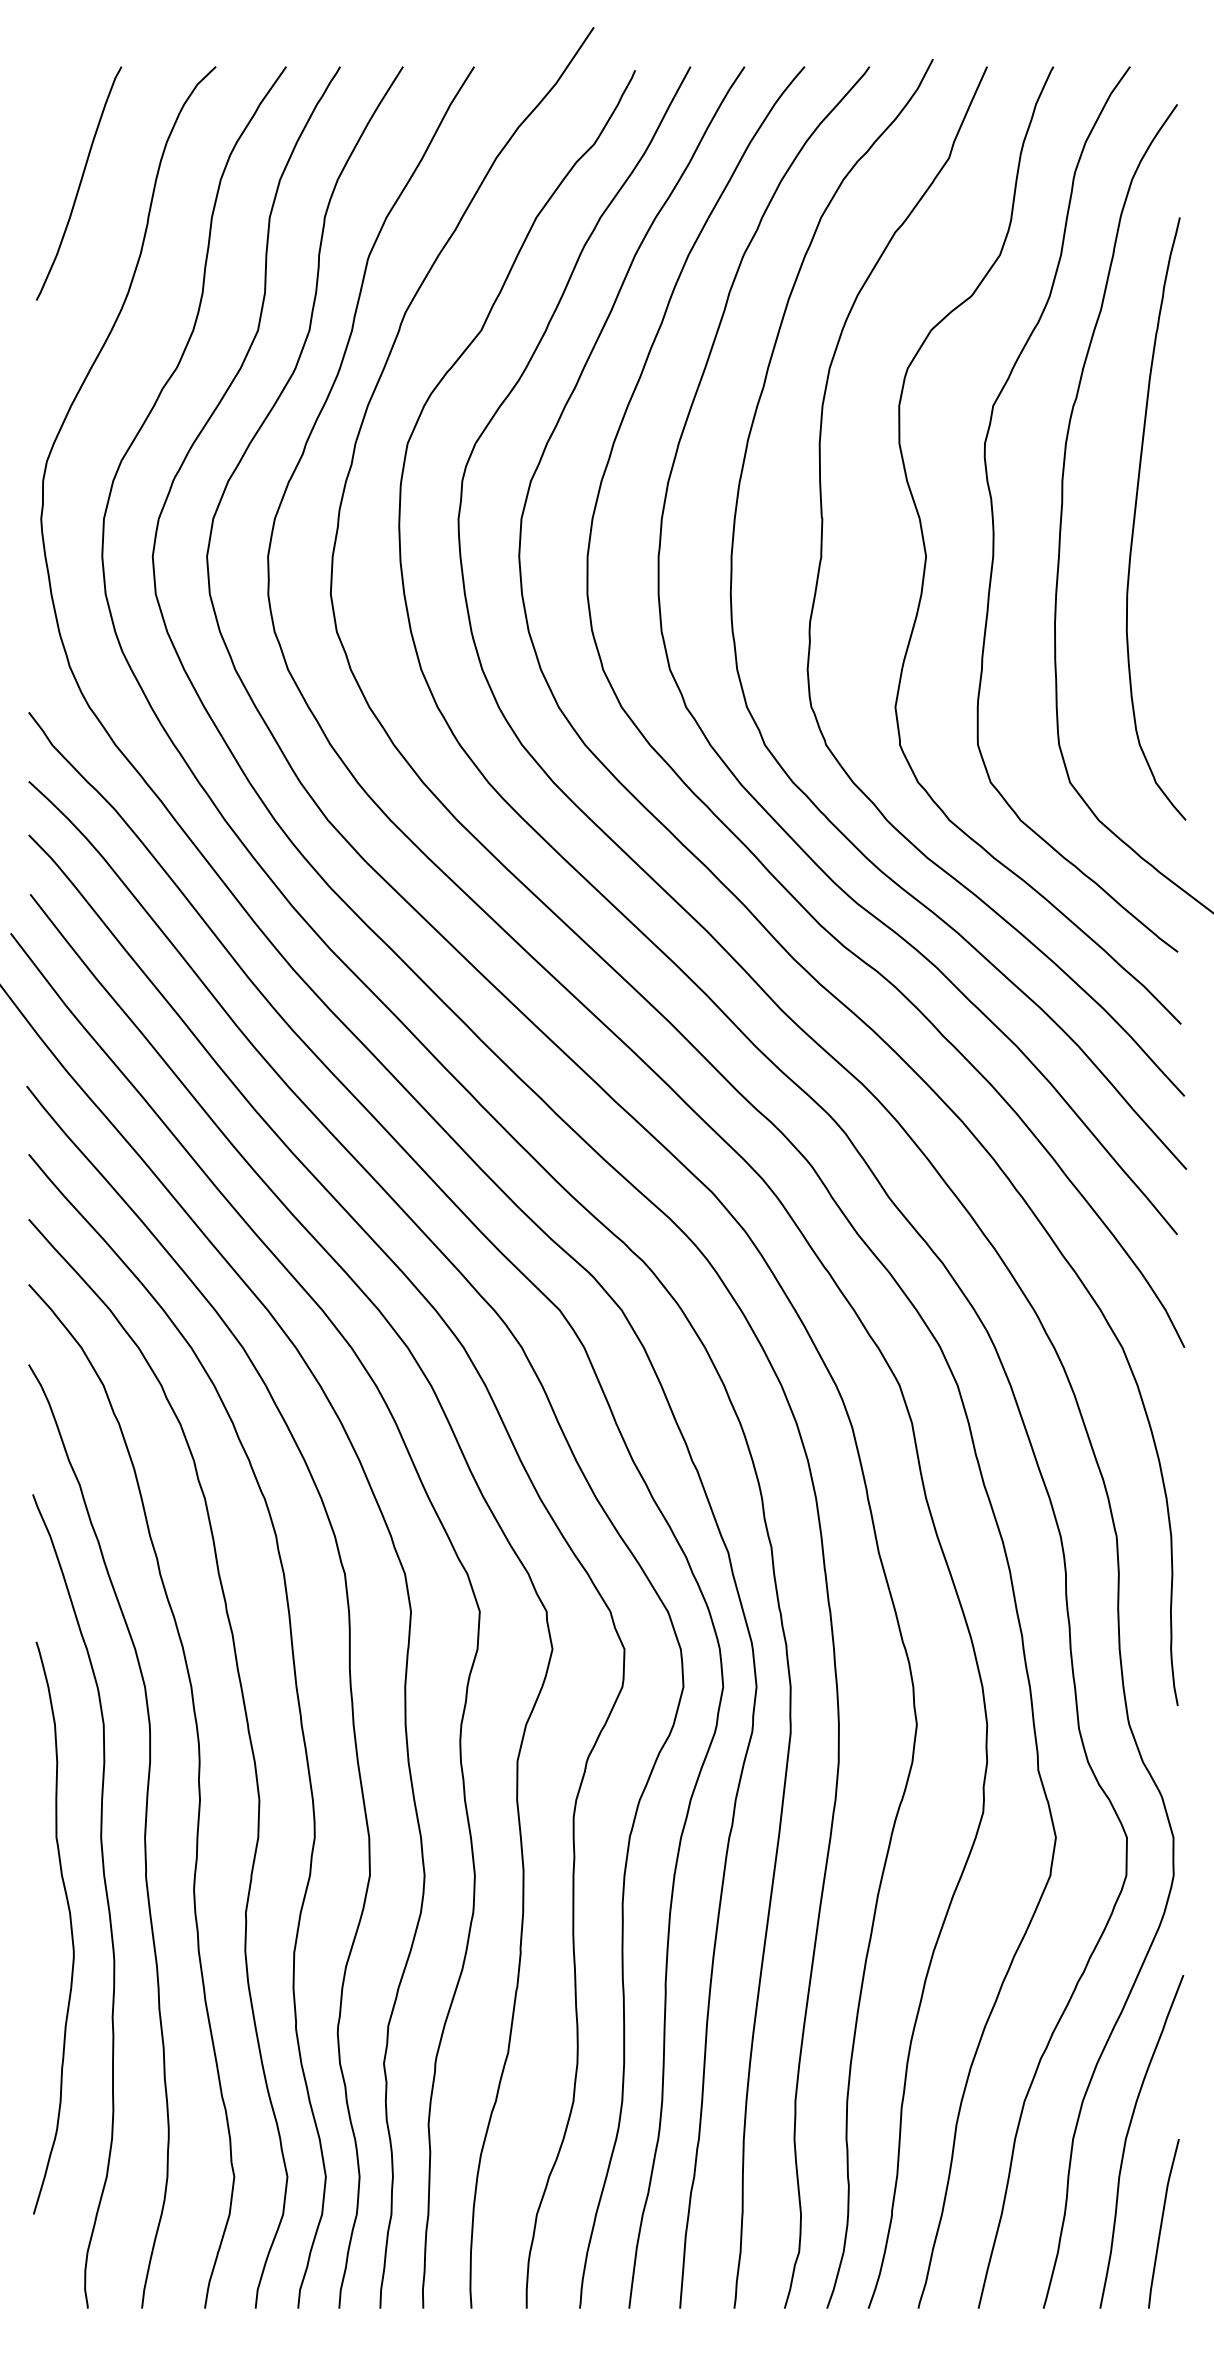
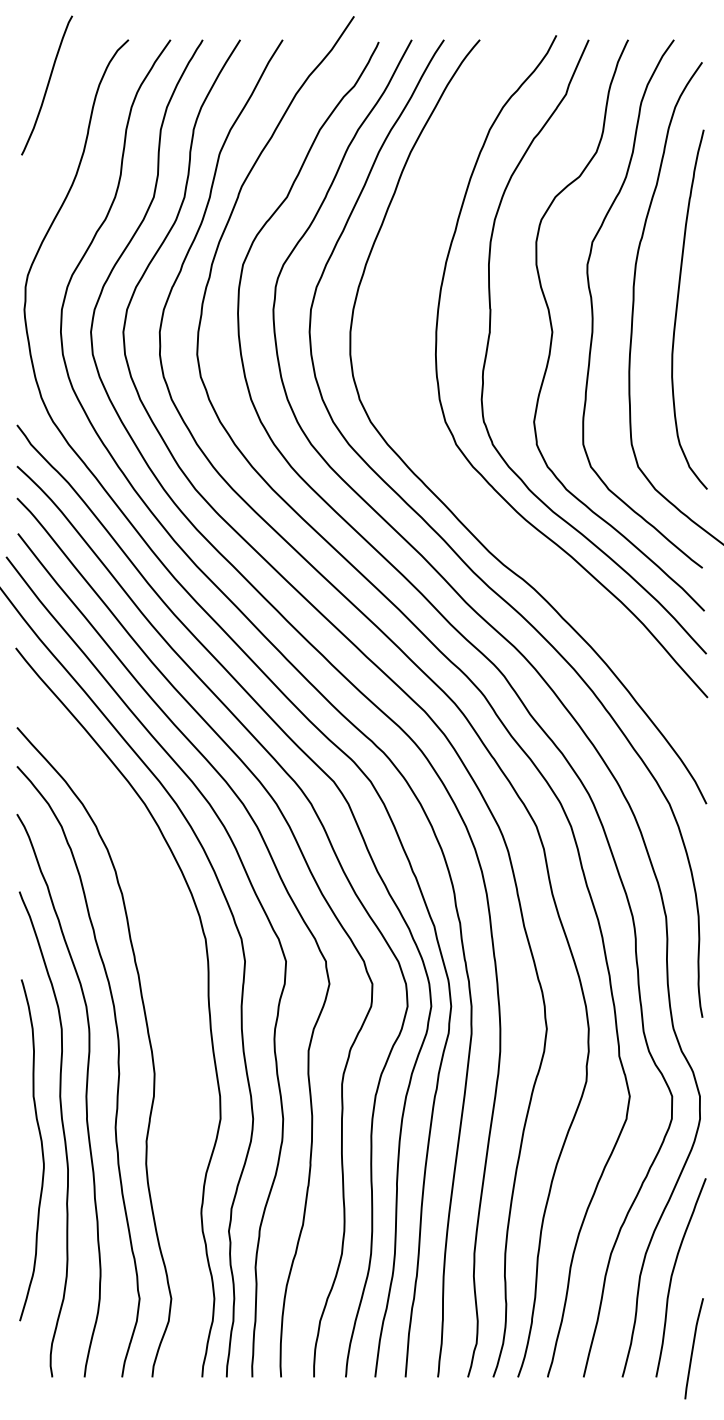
curve: (78, 183) -> (46, 85), moved
curve: (760, 801) -> (453, 478), removed
curve: (297, 1710) -> (177, 1020), removed
curve: (1162, 2223) -> (693, 1348), moved

